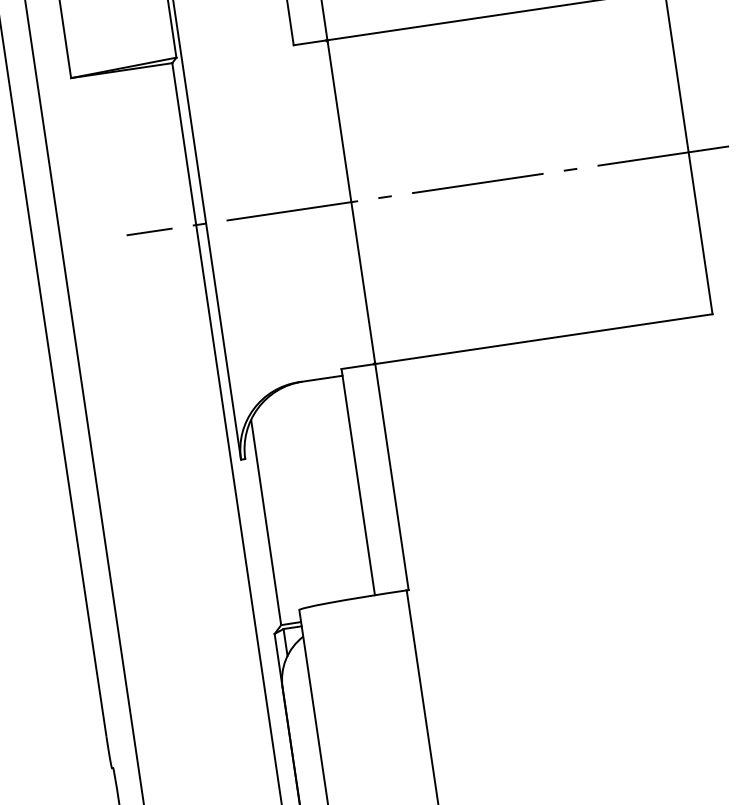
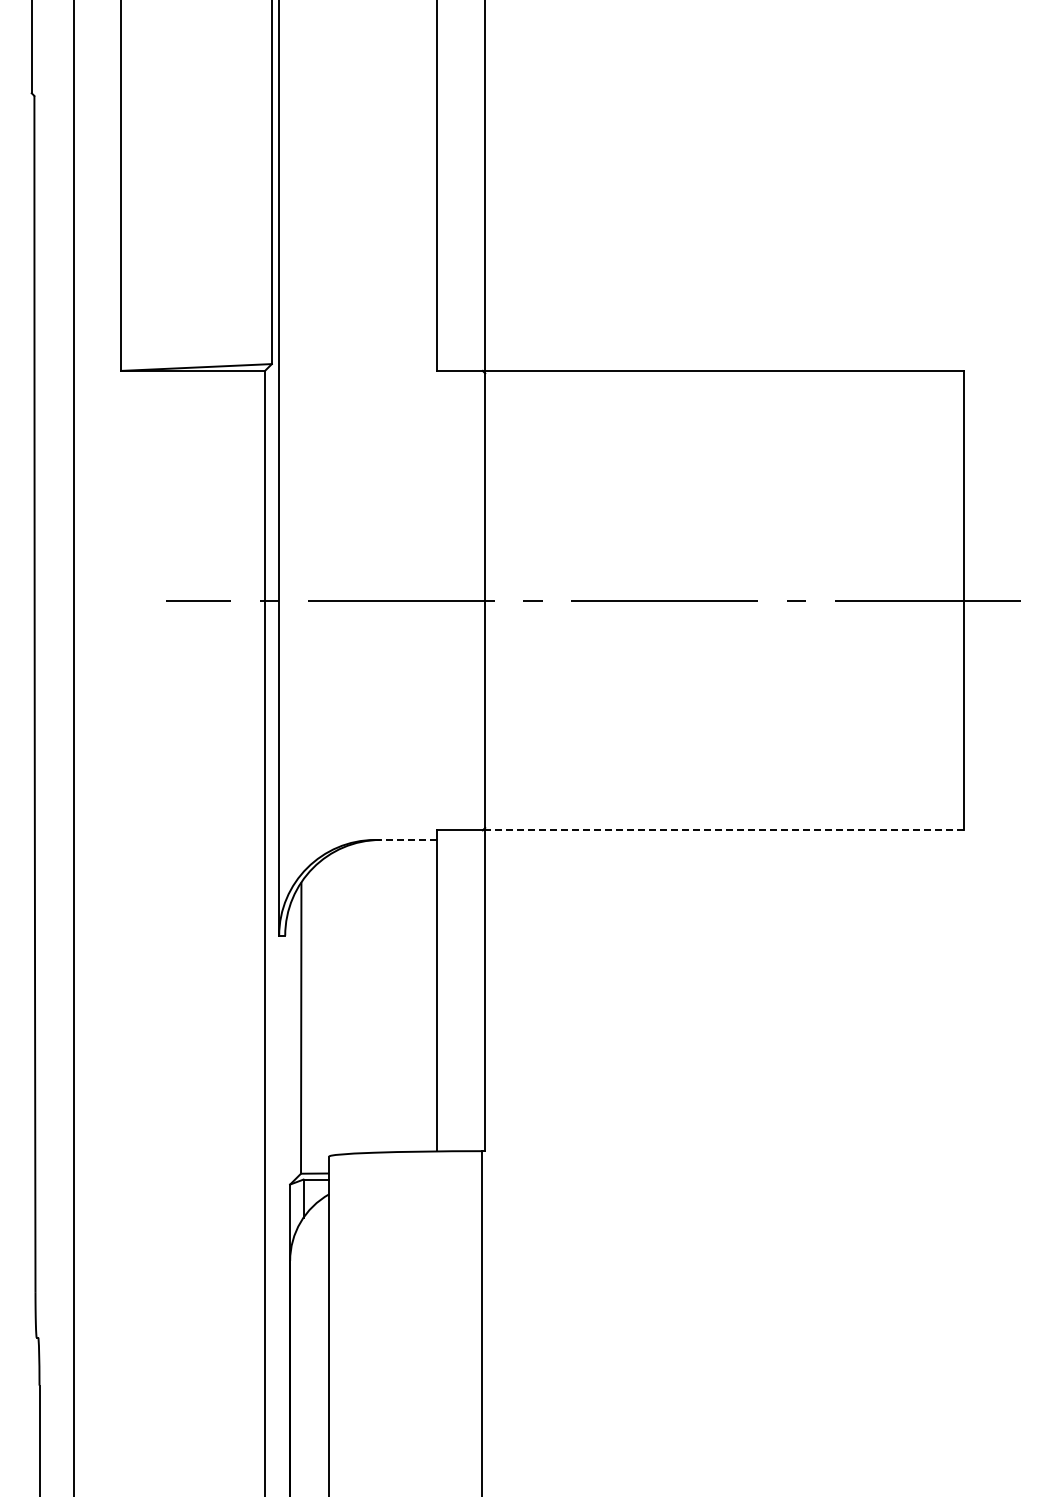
line: (543, 339) -> (724, 830), solid -> dashed
line: (320, 378) -> (406, 839), solid -> dashed

